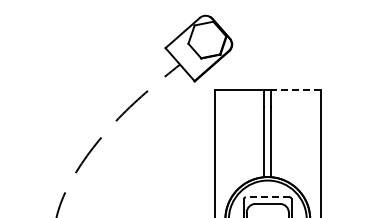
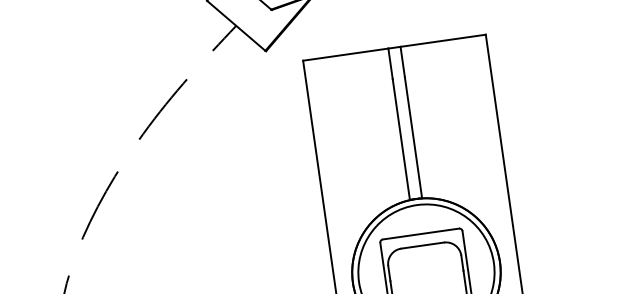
line: (295, 89) -> (442, 40), dashed -> solid
line: (267, 197) -> (420, 234), dashed -> solid

